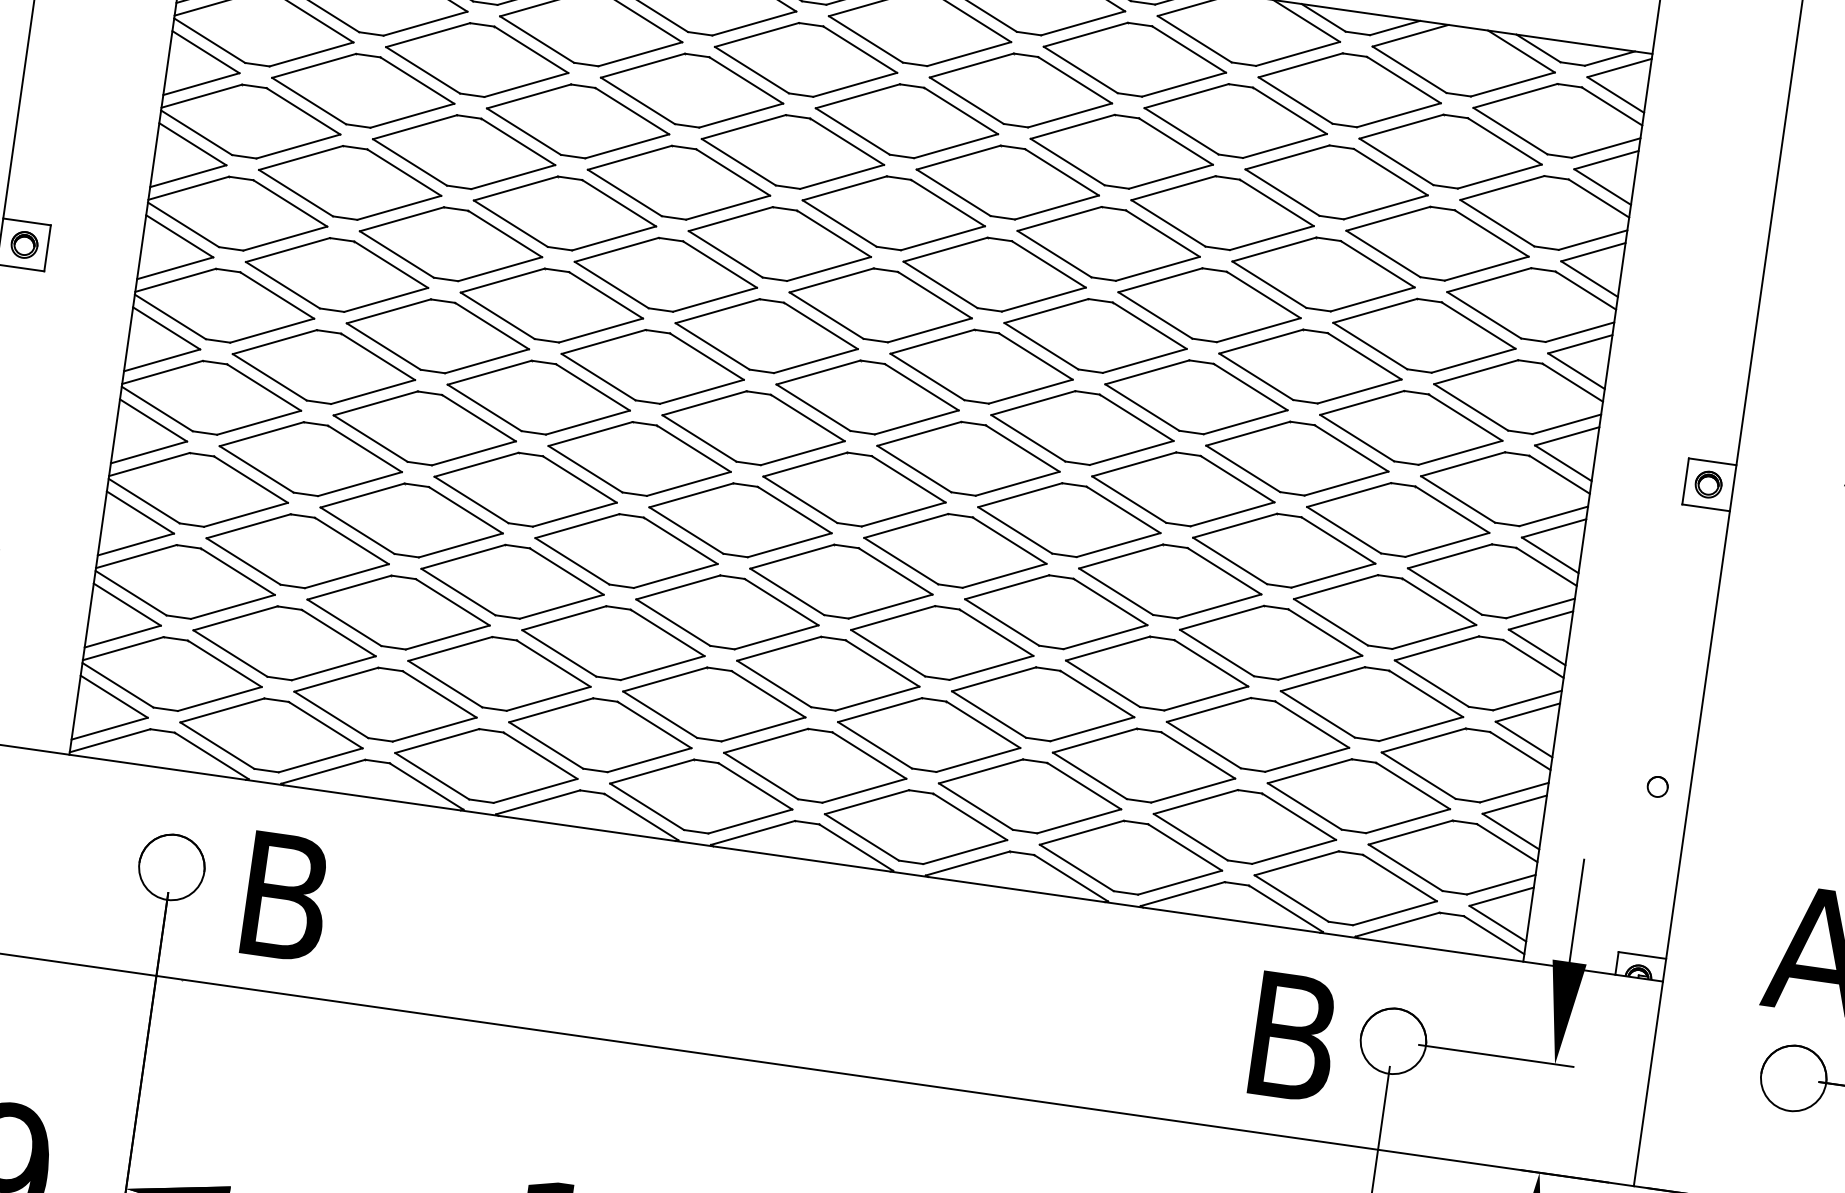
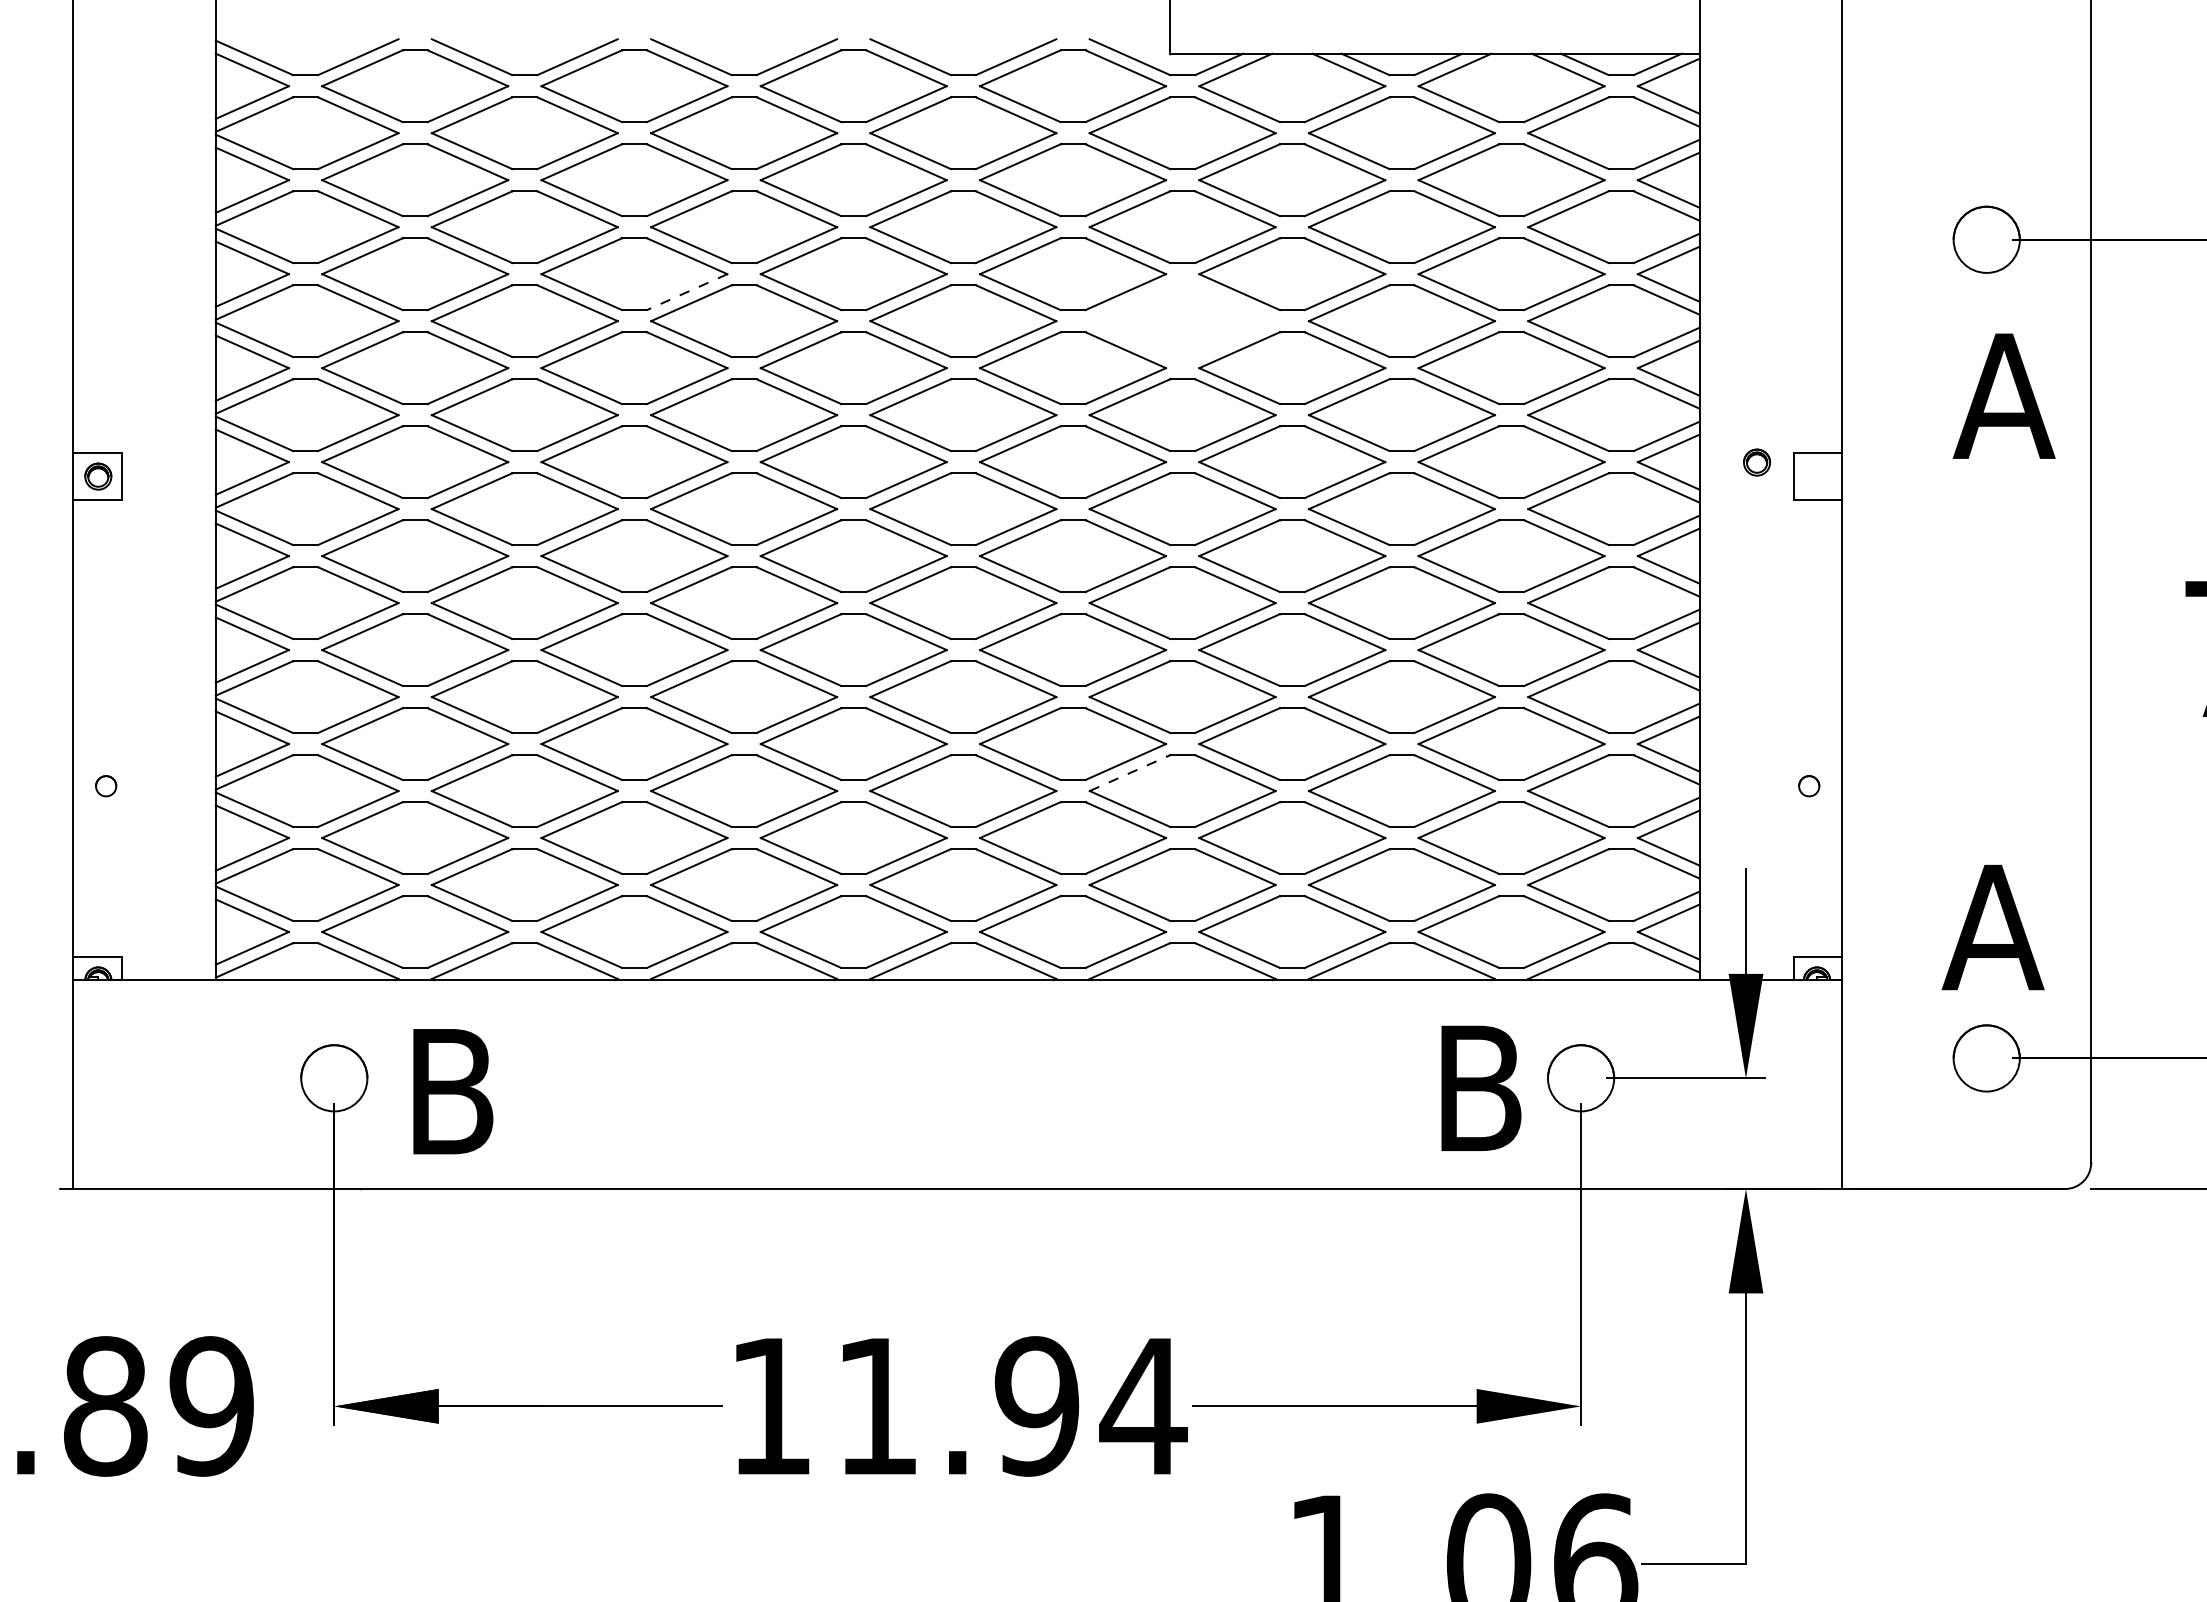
line: (626, 146) -> (686, 292), solid -> dashed
part: (1108, 244) -> (1182, 321), removed
part: (1709, 484) -> (1757, 462), moved
line: (994, 678) -> (1130, 772), solid -> dashed

